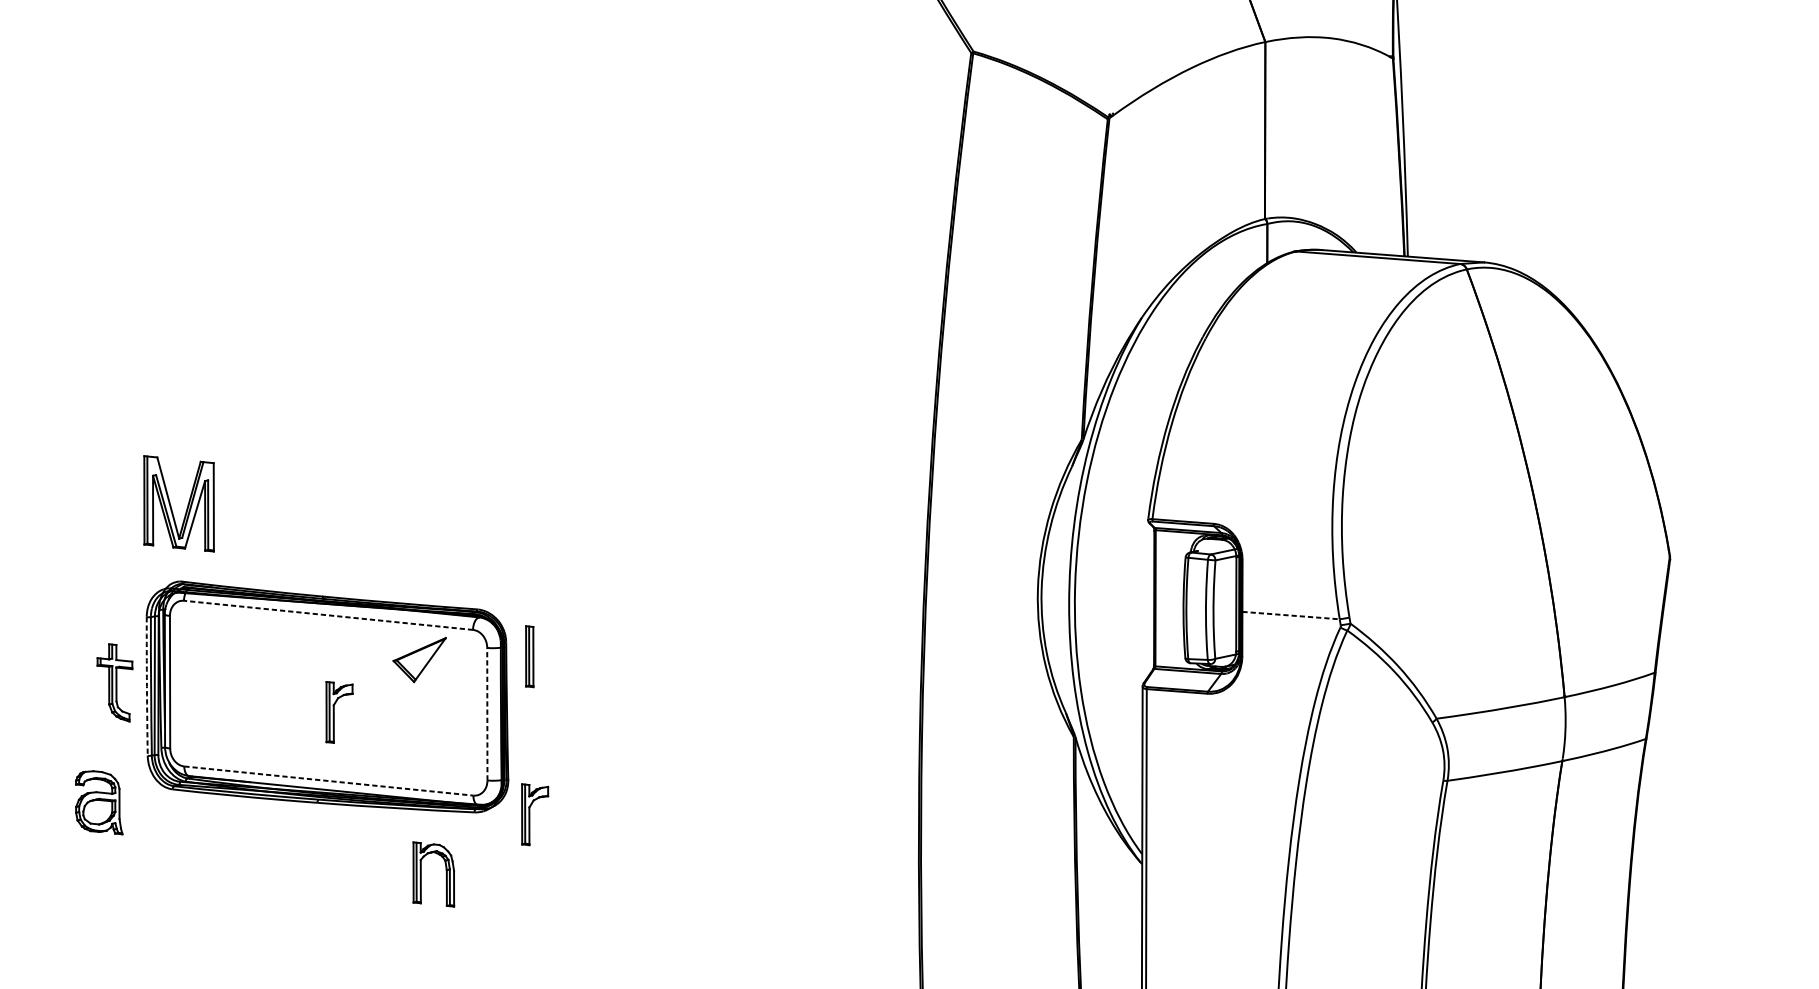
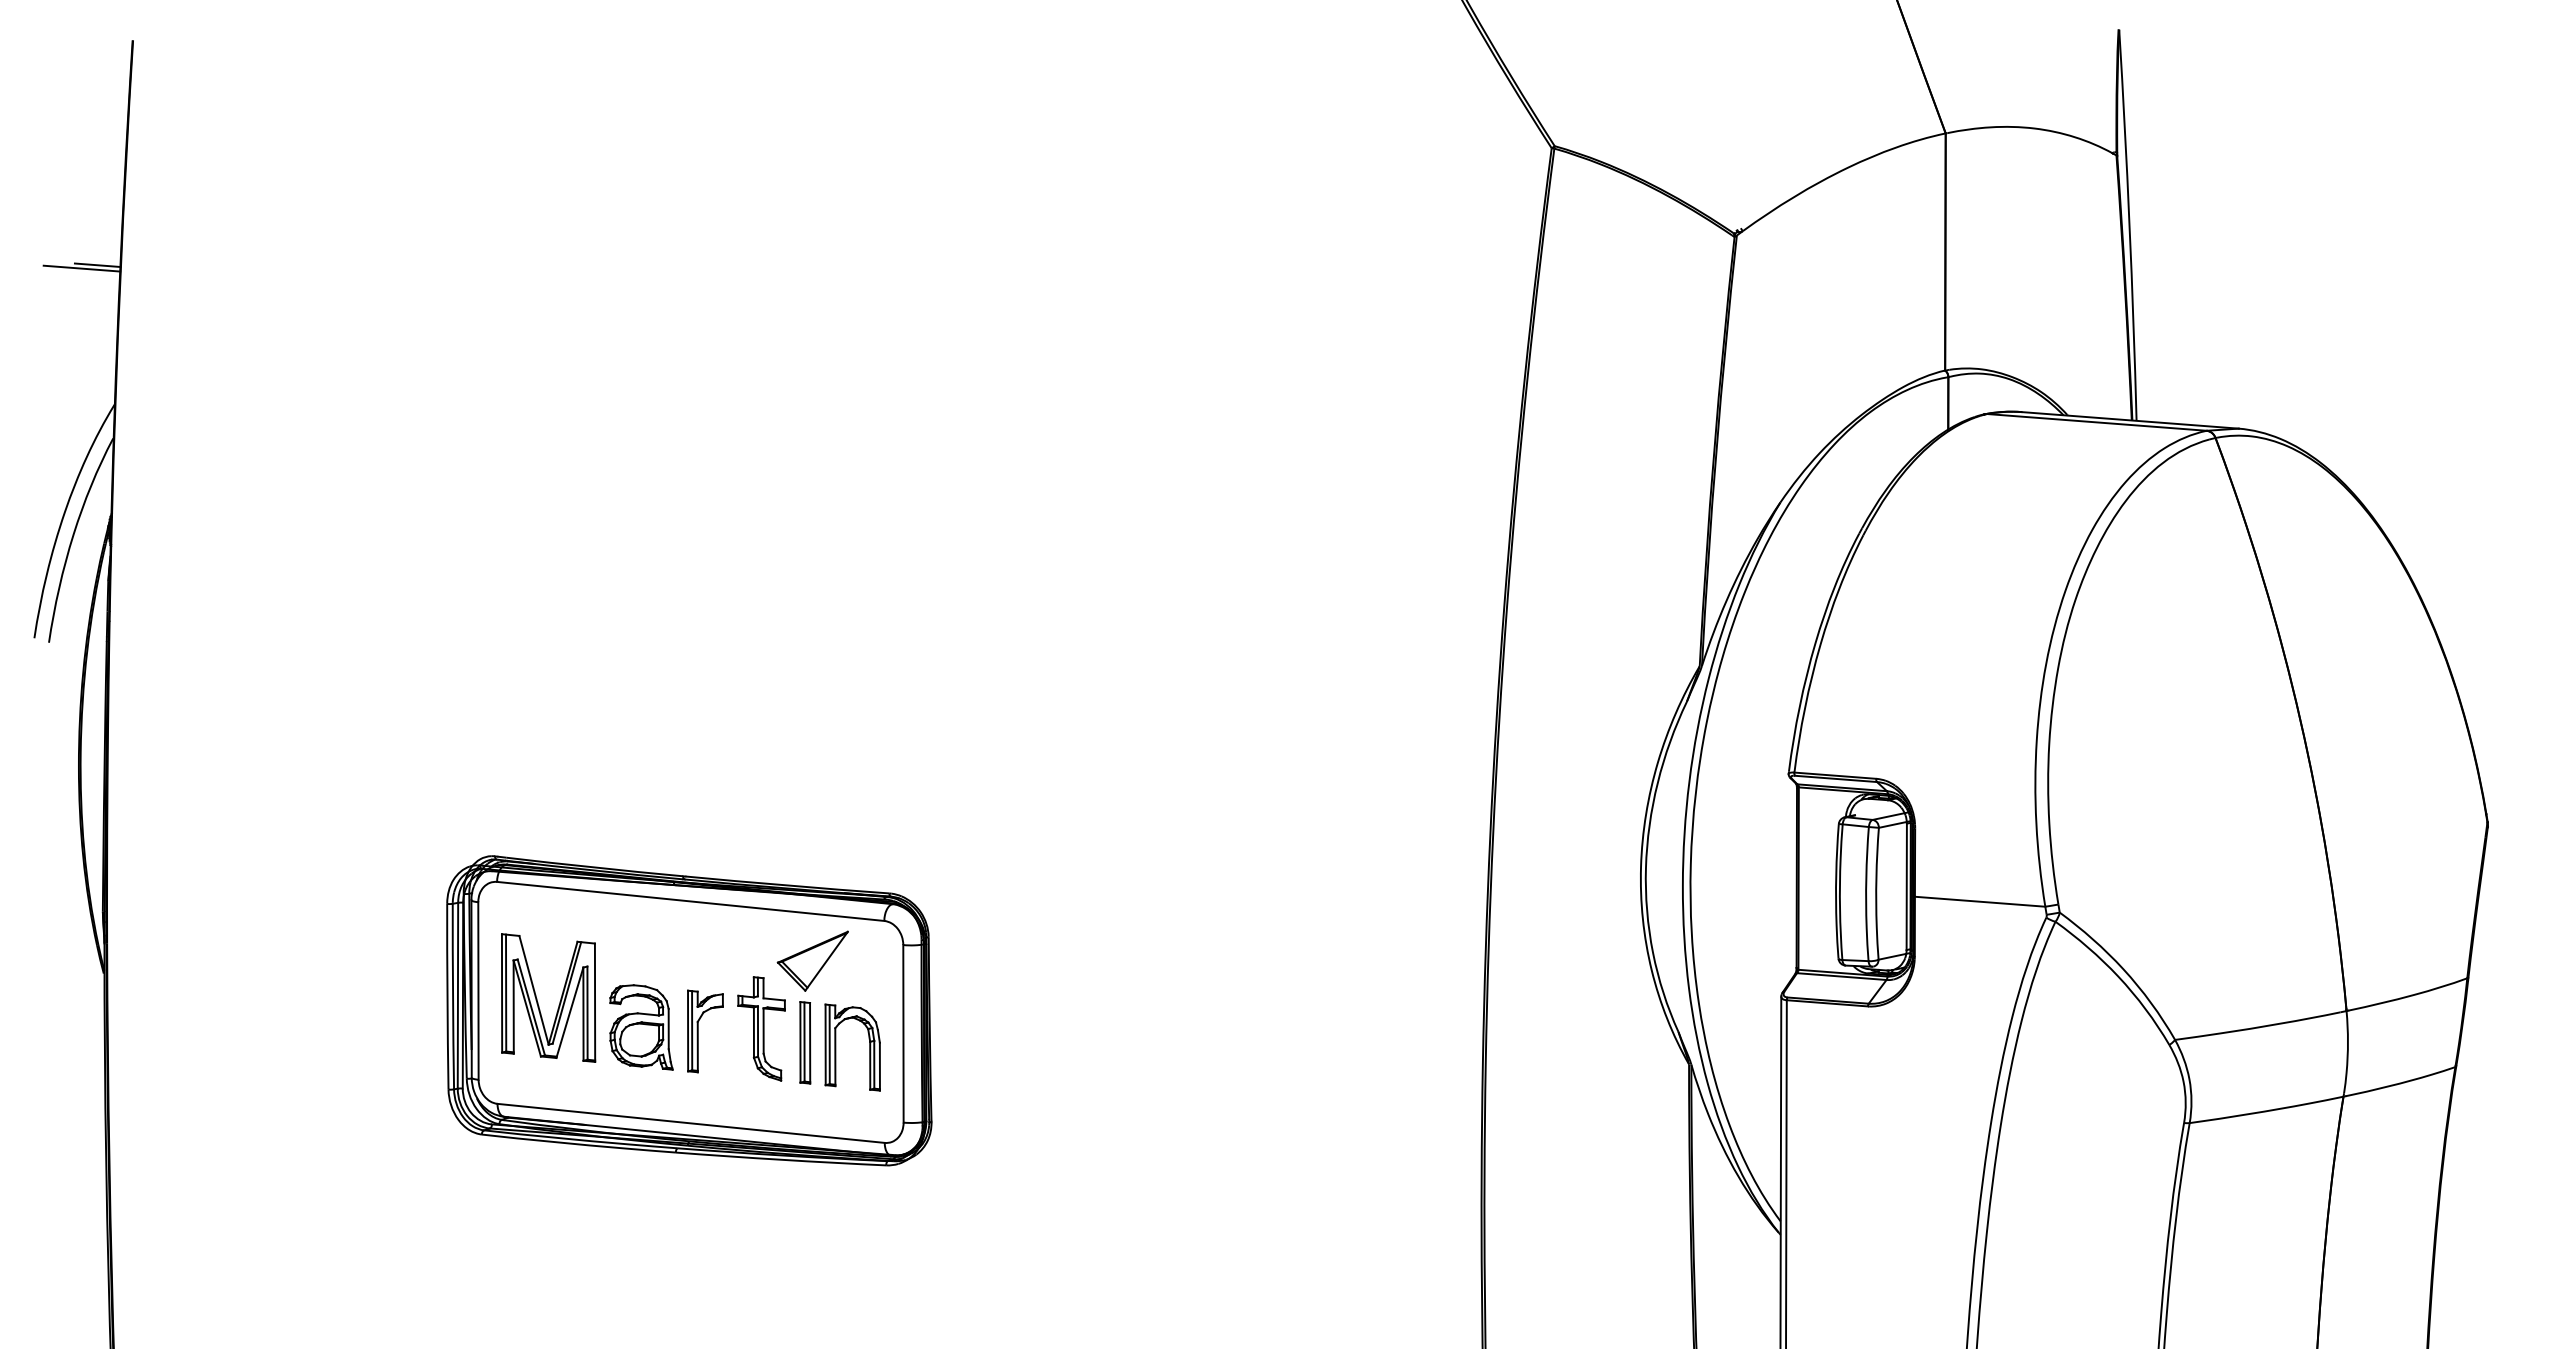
part: (170, 504) -> (537, 998), moved
line: (328, 615) -> (690, 901), dashed -> solid
line: (1291, 615) -> (1980, 901), dashed -> solid
part: (529, 656) -> (805, 1042), moved
part: (114, 682) -> (761, 1028), moved
arc: (146, 686) -> (447, 996), dashed -> solid
line: (487, 713) -> (903, 1033), dashed -> solid
line: (329, 781) -> (691, 1123), dashed -> solid
part: (99, 802) -> (641, 1027), moved
part: (529, 814) -> (960, 1168), removed
part: (421, 874) -> (836, 1047), moved

